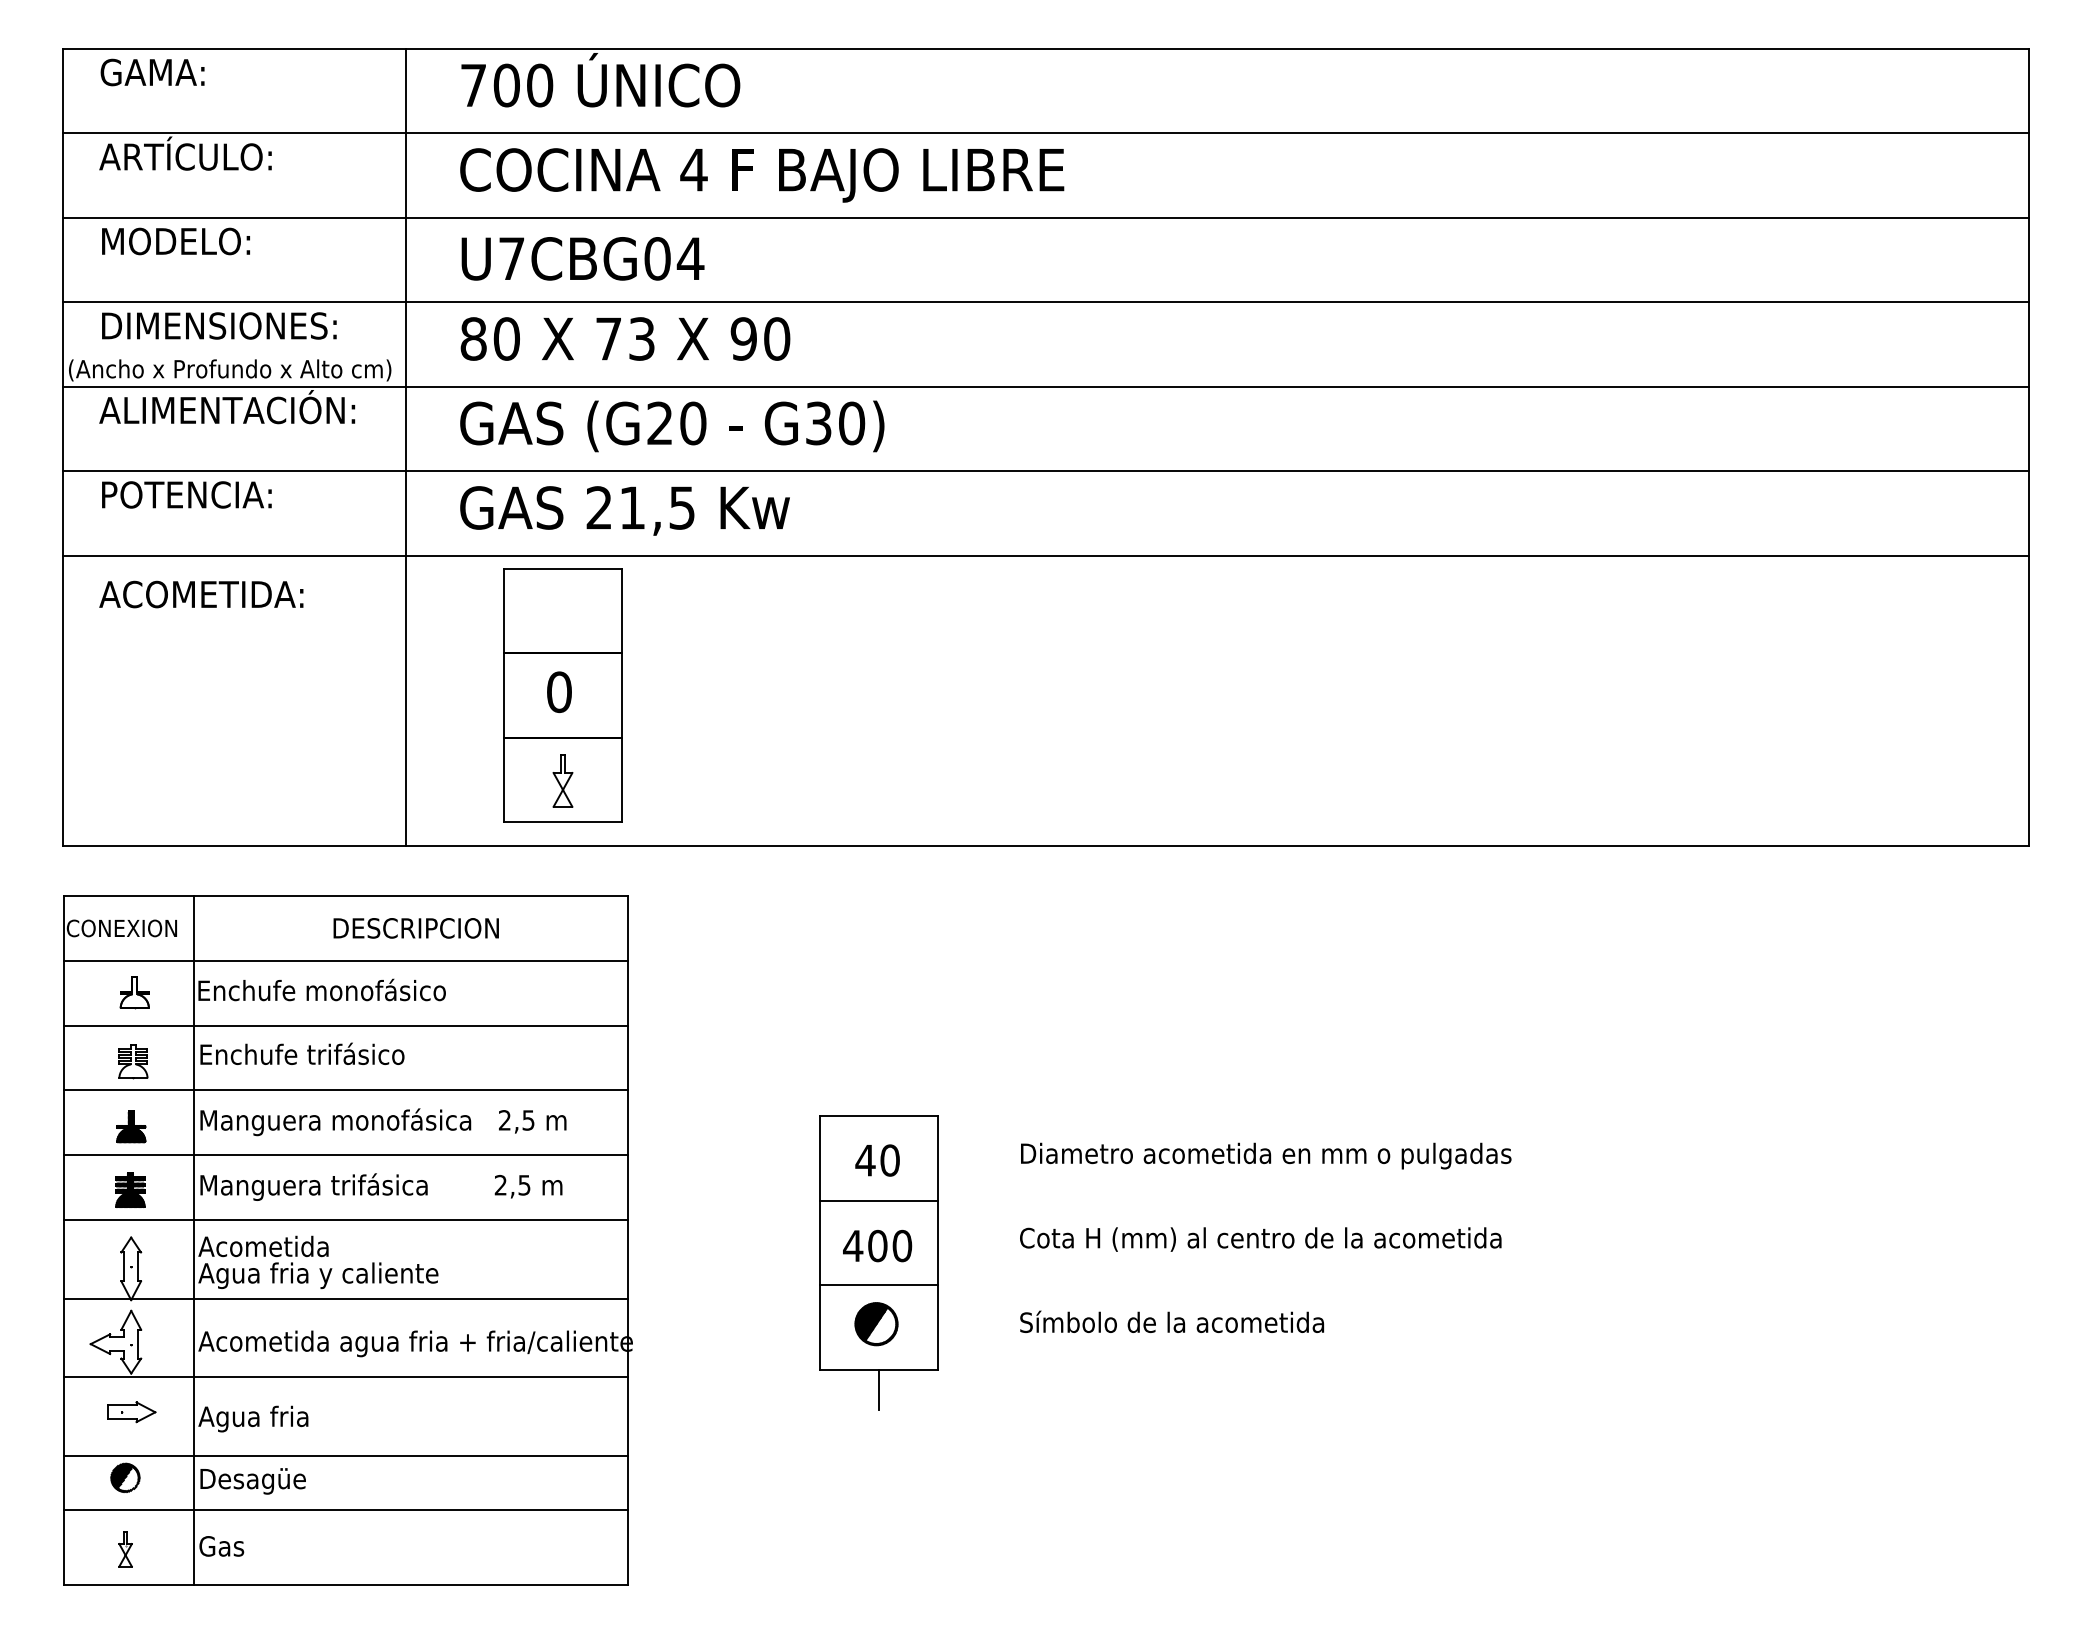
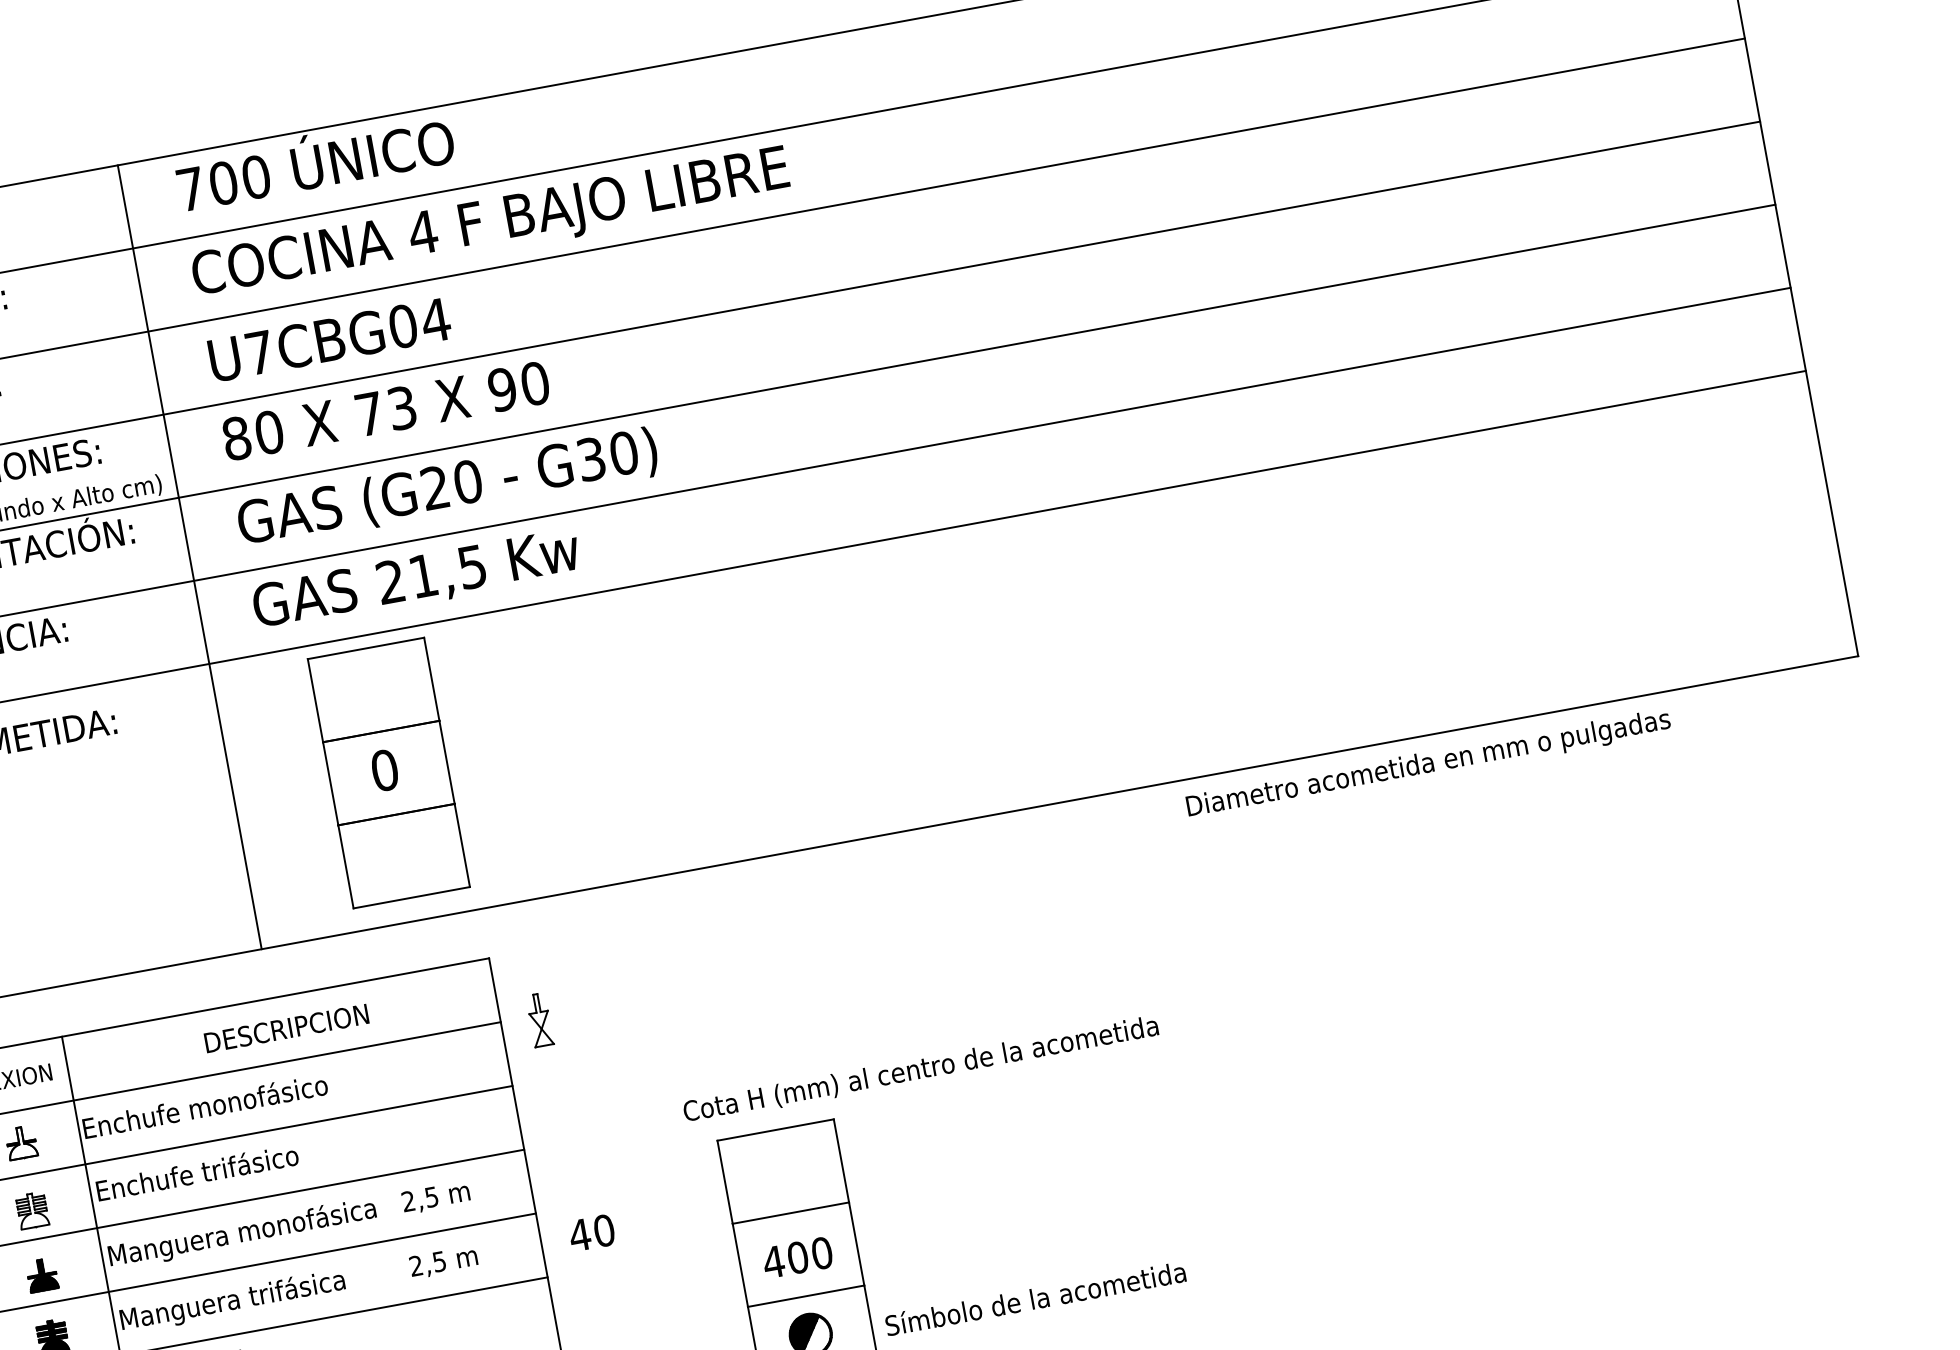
part: (562, 780) -> (539, 1019), moved
text: (1266, 1155) -> (1428, 764), moved
text: (877, 1160) -> (591, 1232), moved
text: (1260, 1239) -> (920, 1069), moved
text: (1172, 1321) -> (1035, 1297), moved

